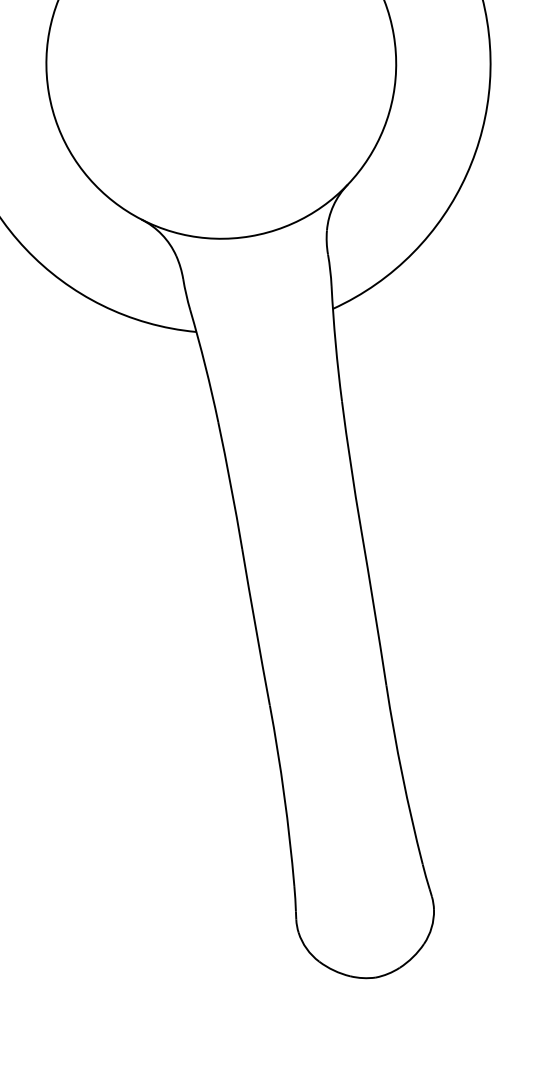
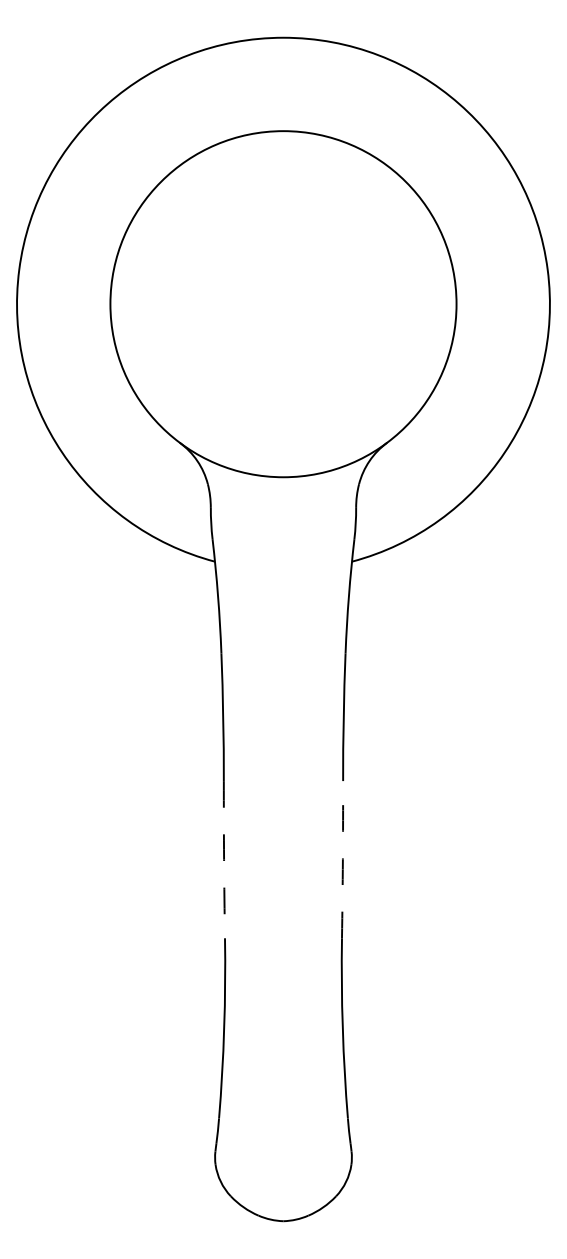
arc: (373, 607) -> (342, 859), solid -> dashed
arc: (256, 627) -> (224, 859), solid -> dashed

